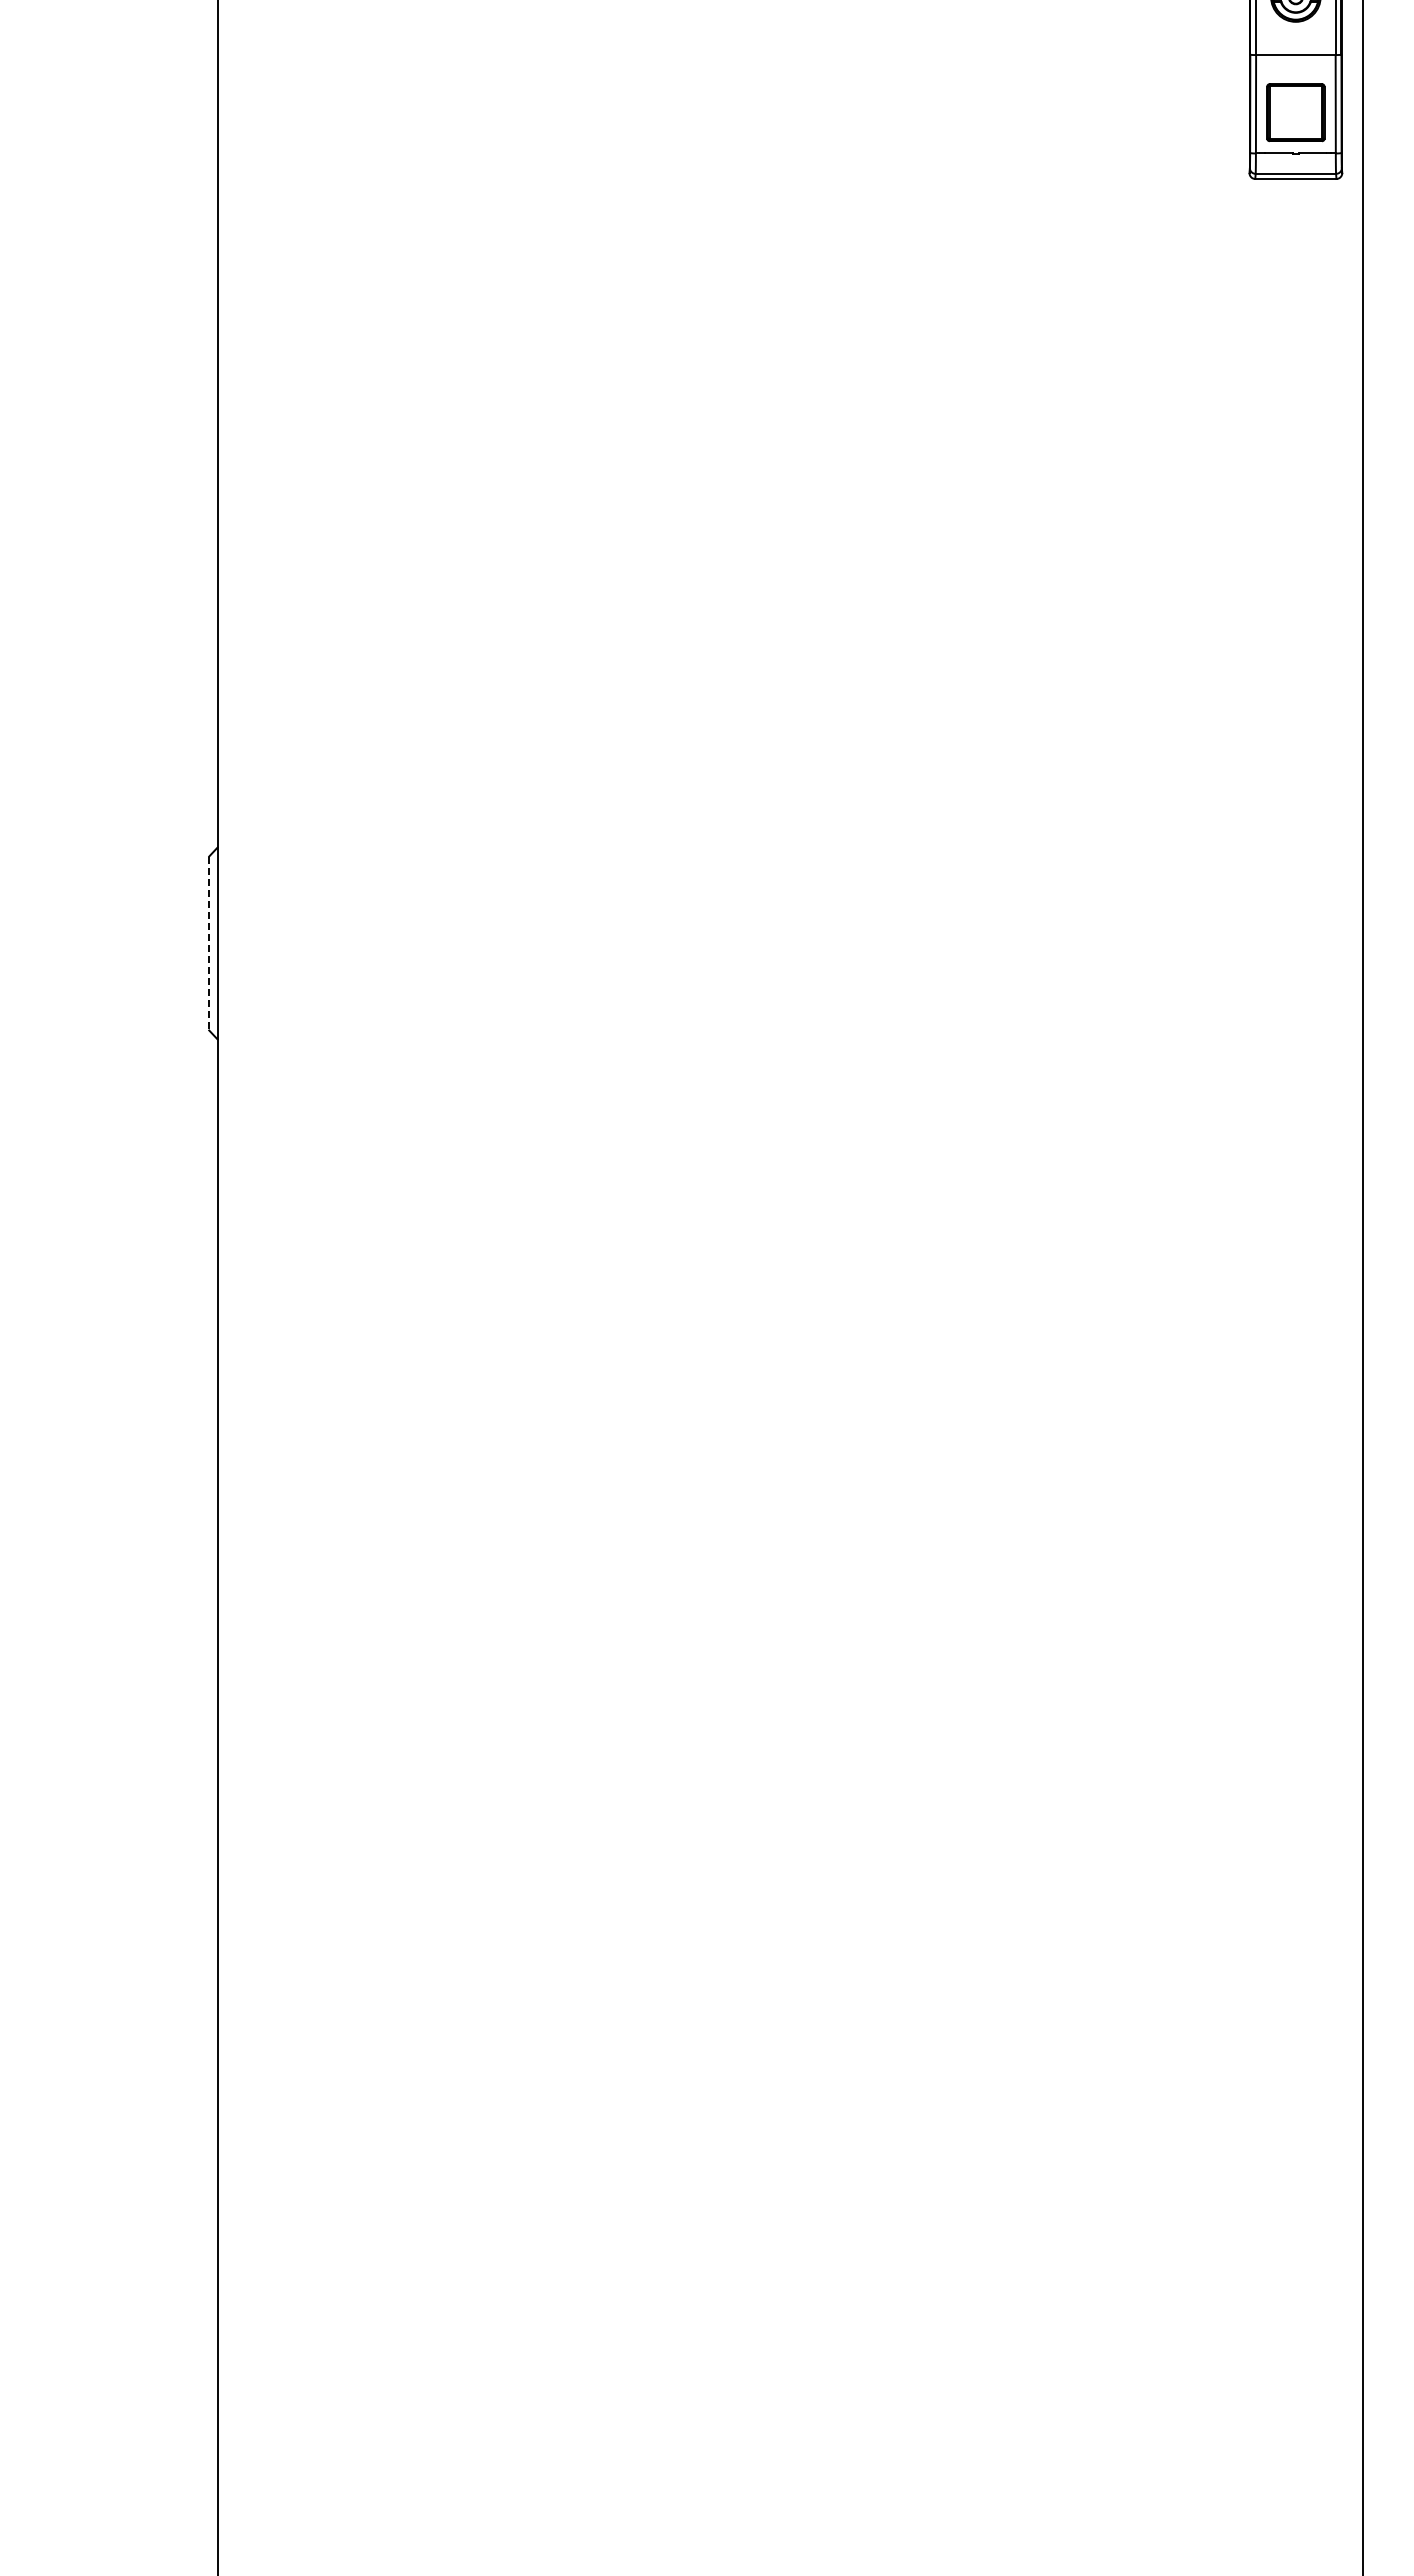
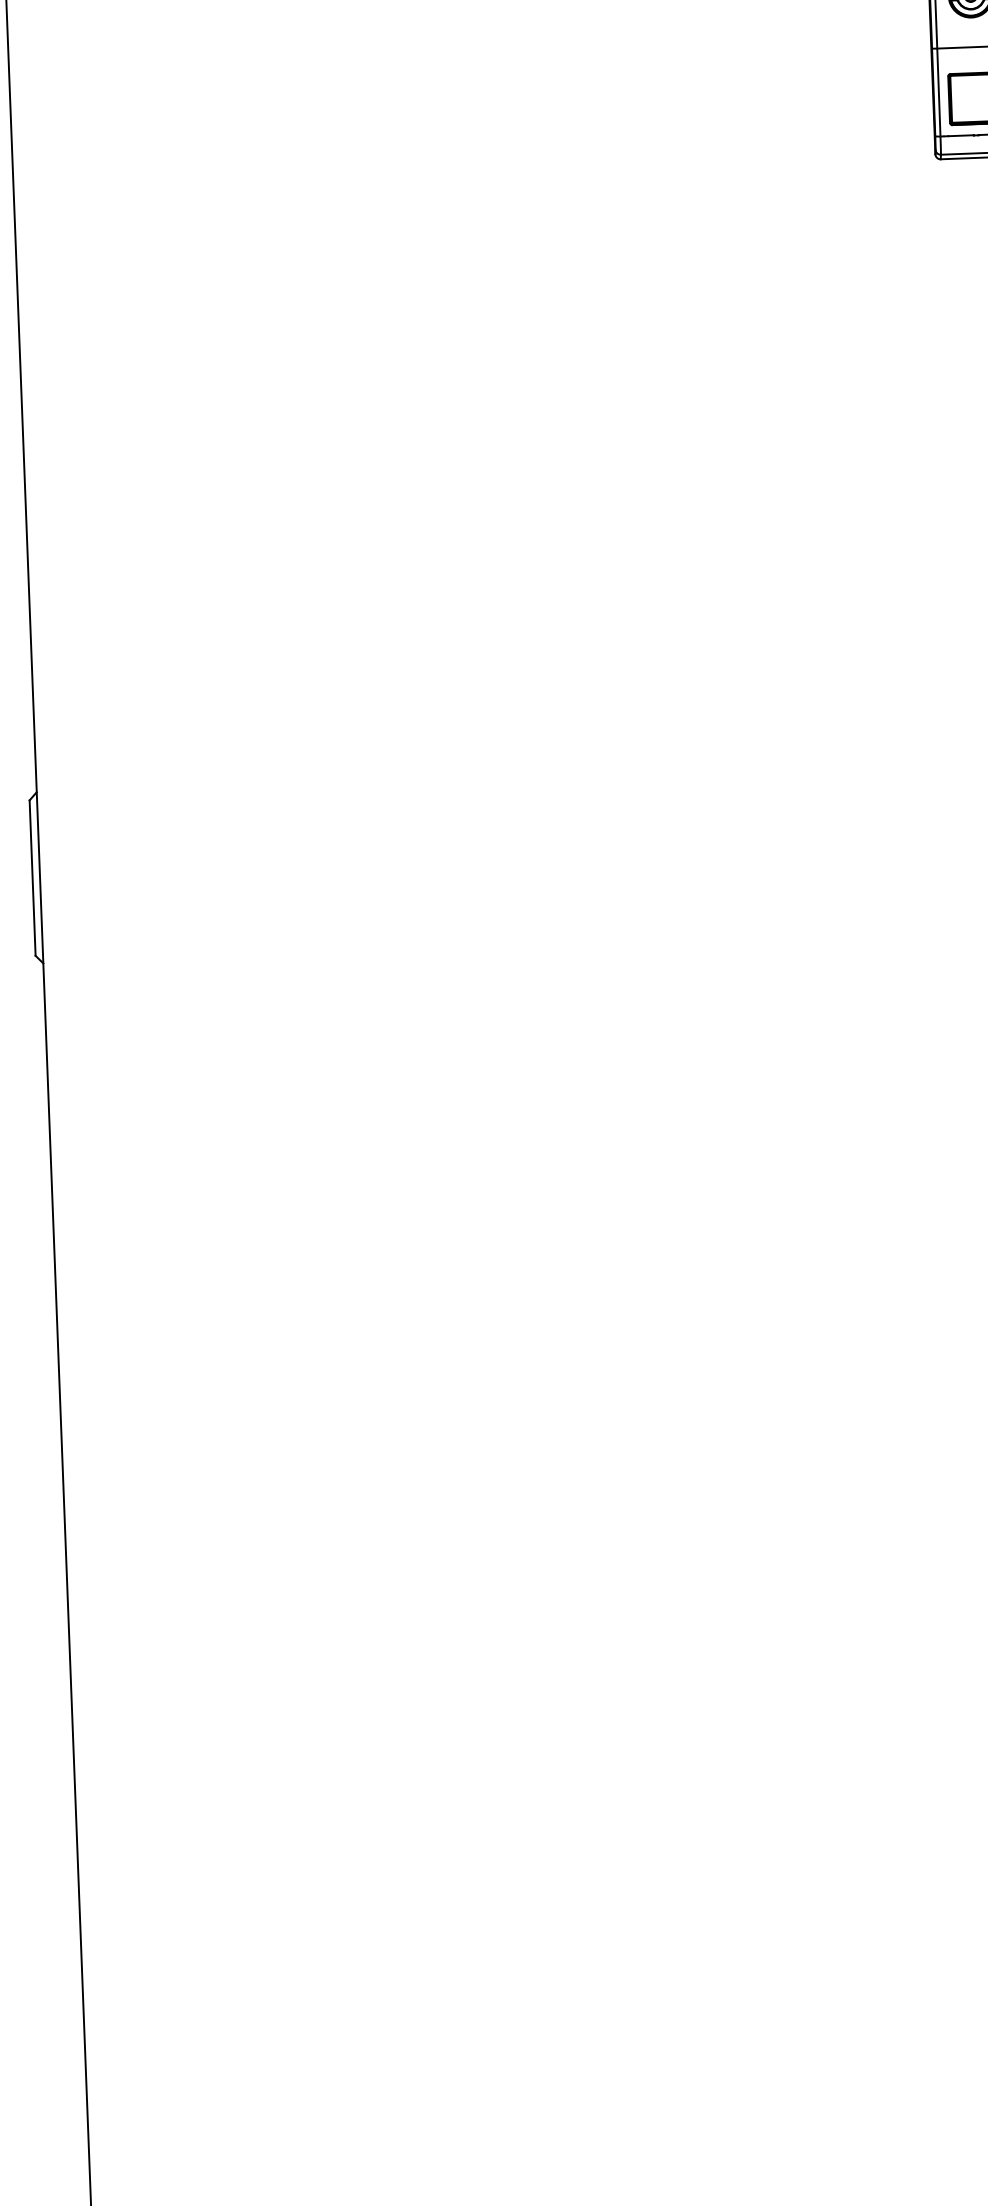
line: (209, 943) -> (32, 878), dashed -> solid

